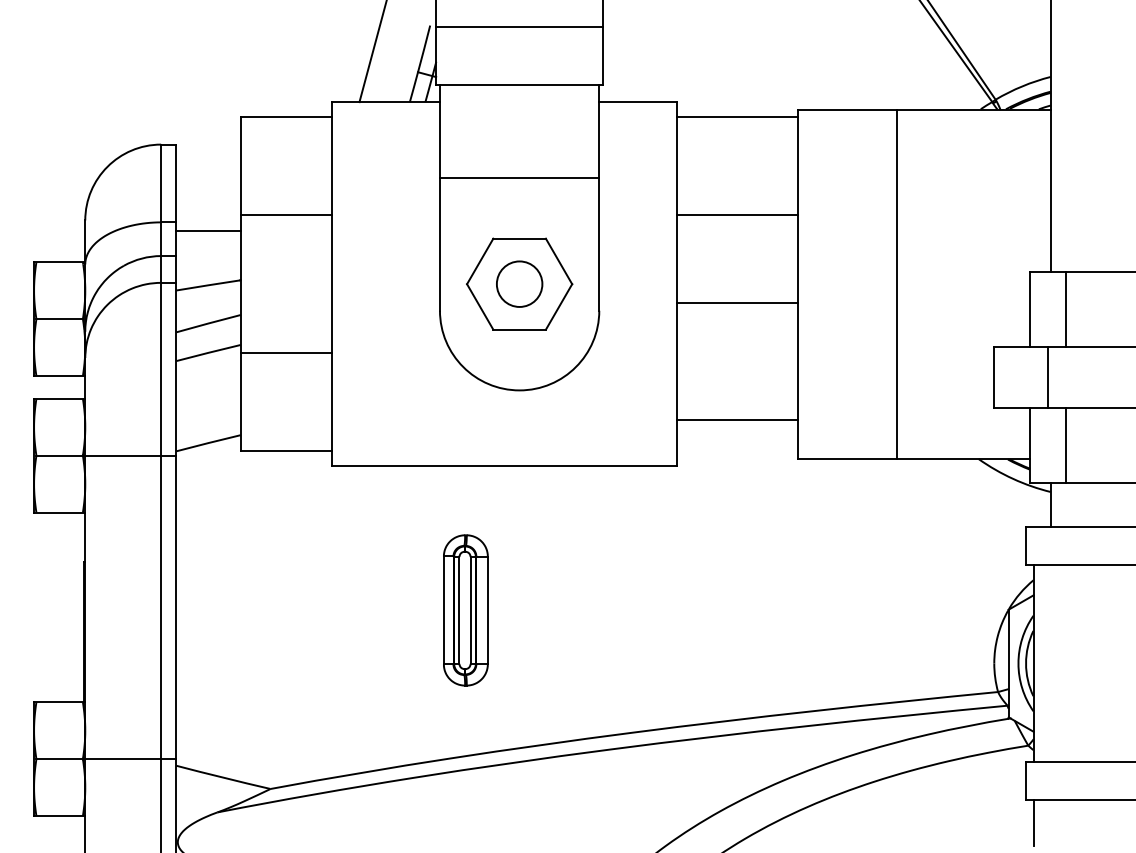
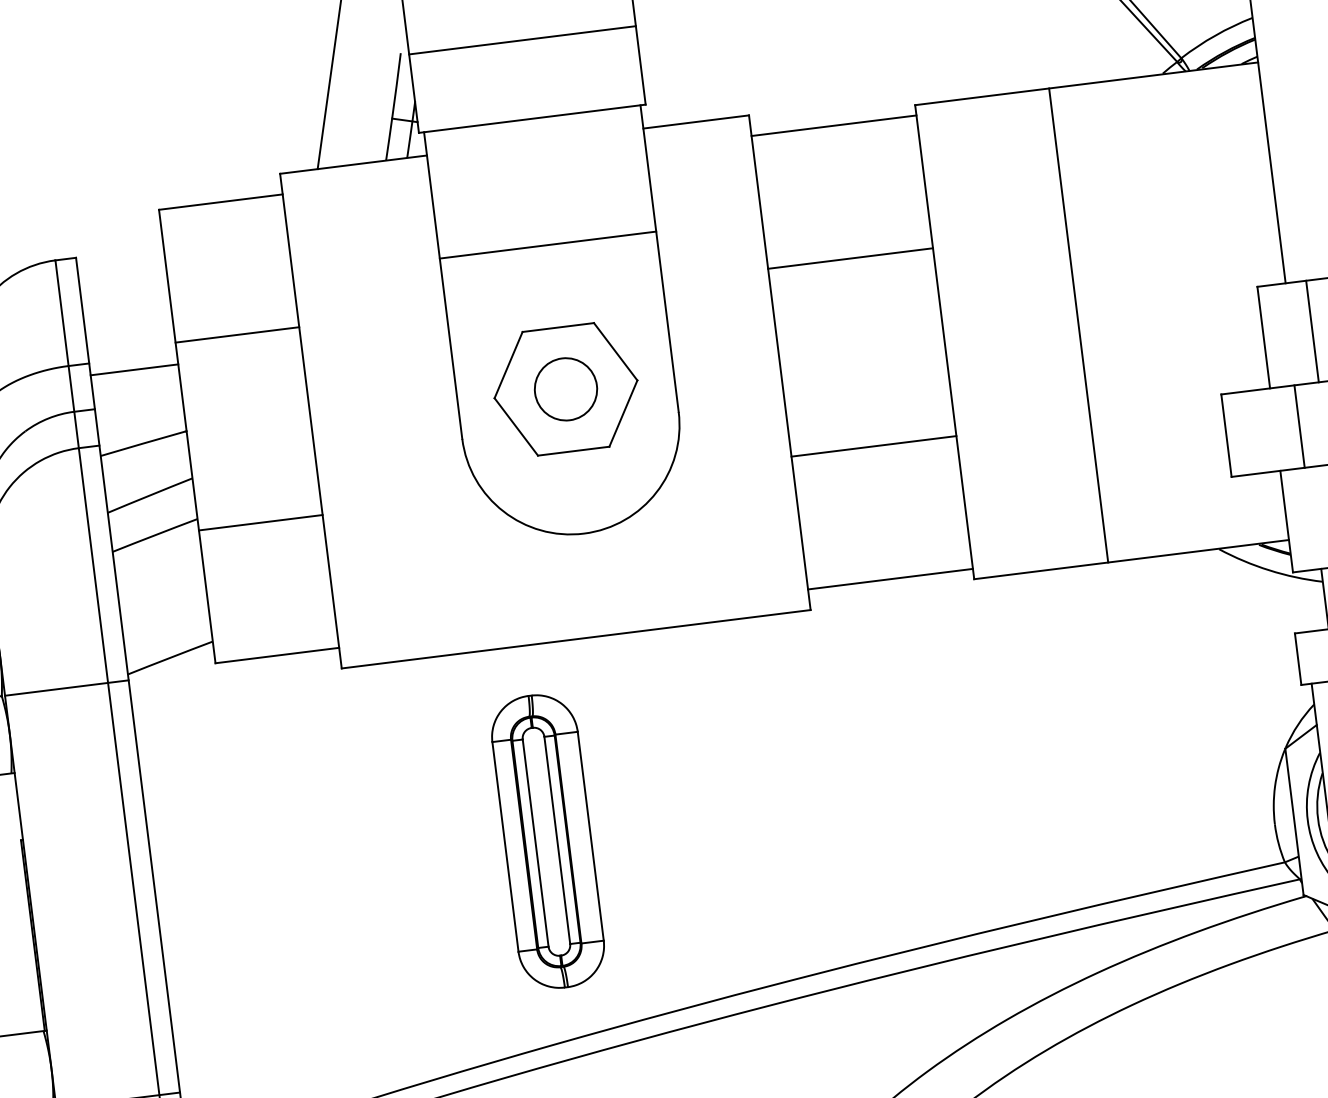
line: (737, 303) -> (873, 446), moved
line: (737, 420) -> (890, 579), moved
part: (465, 610) -> (547, 841), size x1.43

